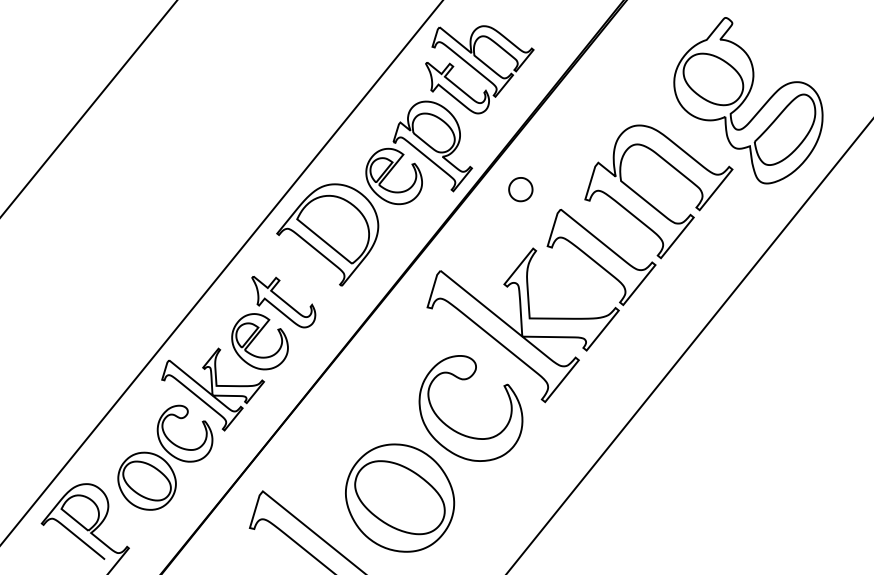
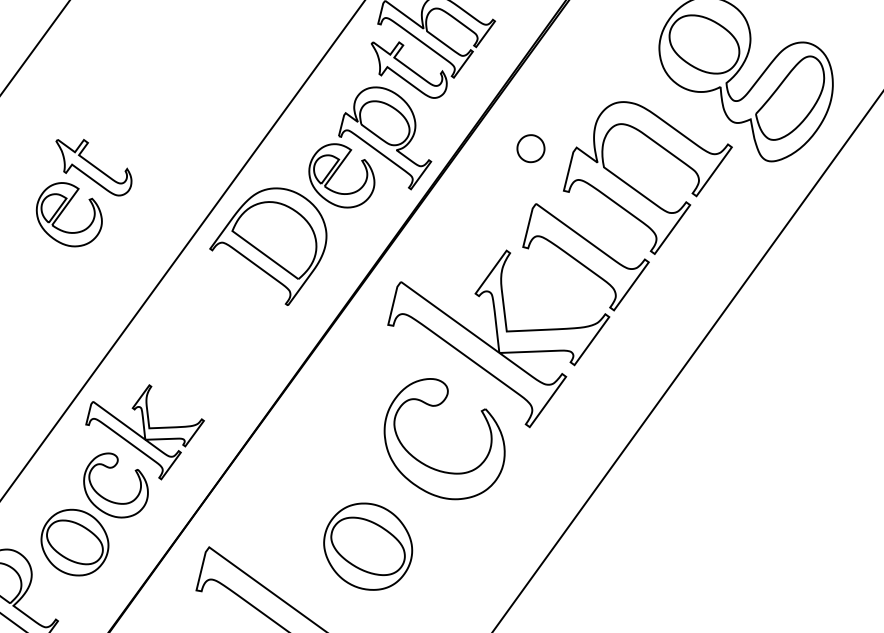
part: (520, 189) -> (530, 148), moved
part: (273, 323) -> (83, 192), moved
part: (400, 497) -> (368, 546), size x0.7

